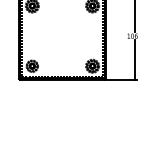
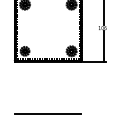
line: (62, 146) -> (48, 113), added

